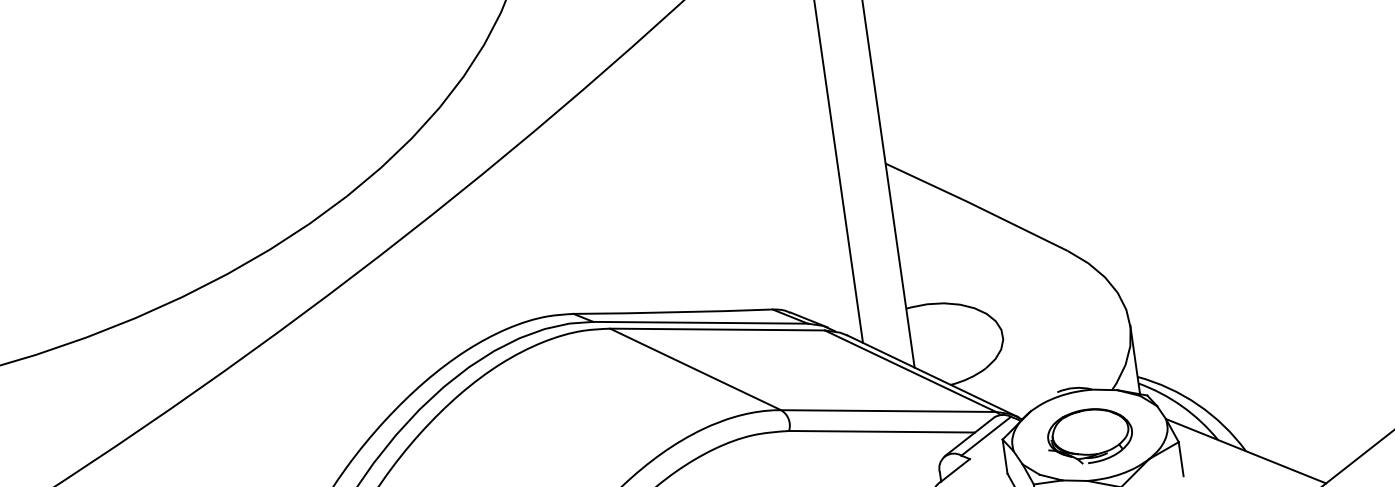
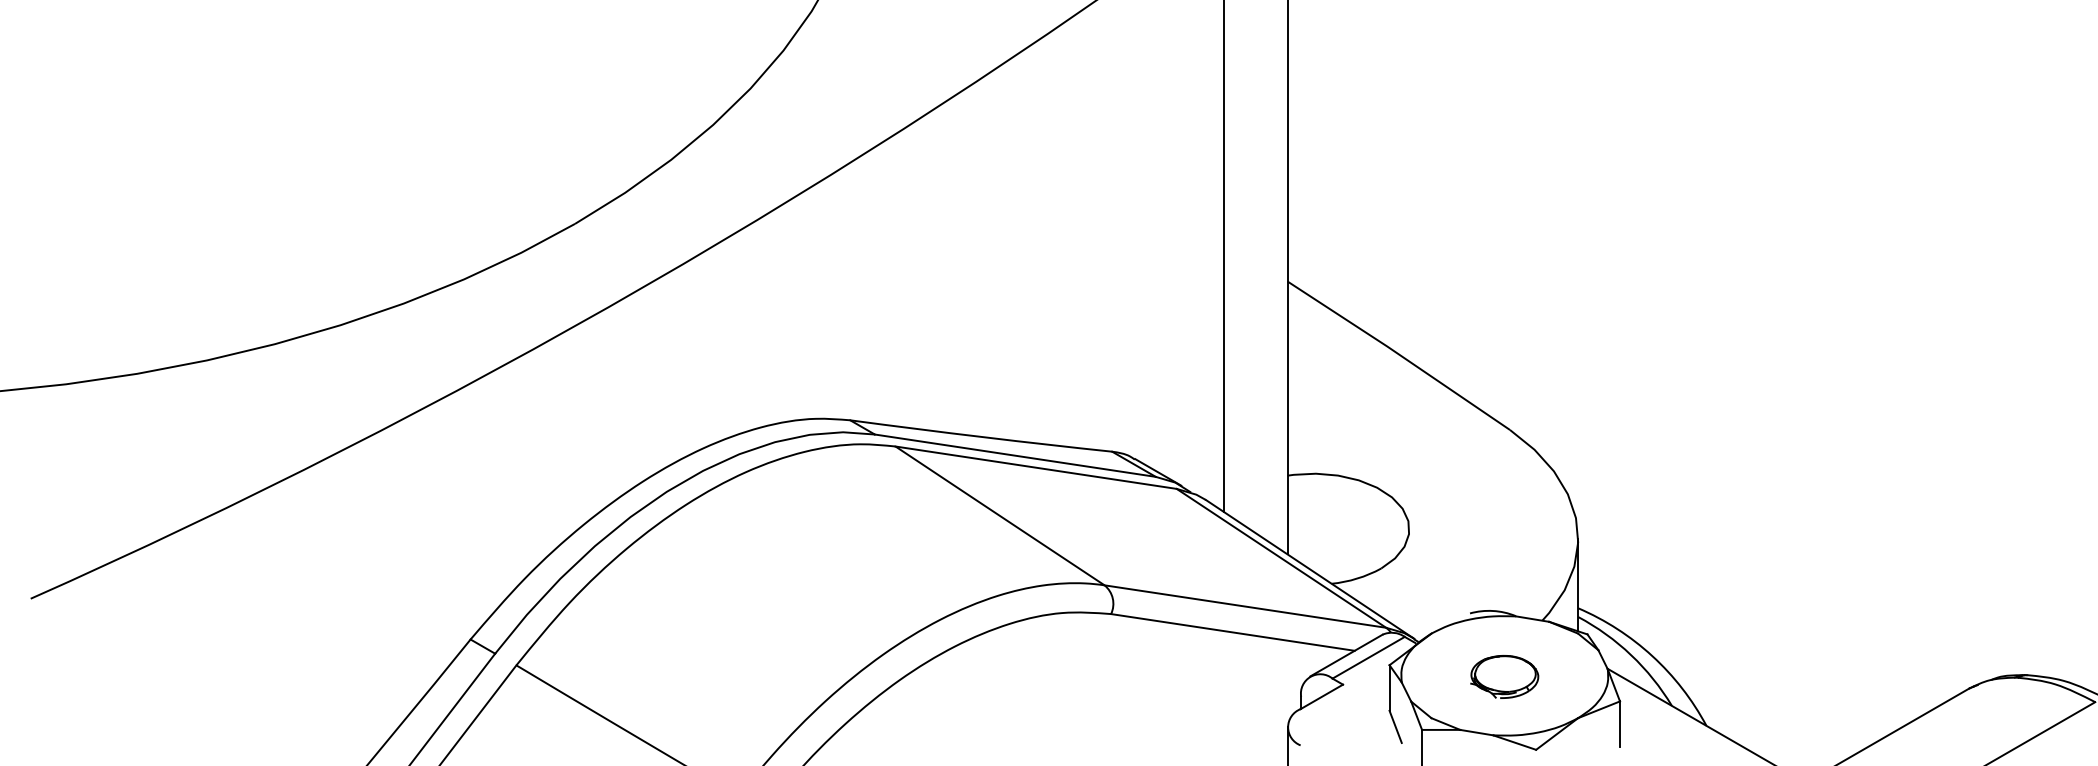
part: (1089, 435) -> (1504, 676), size x0.6

